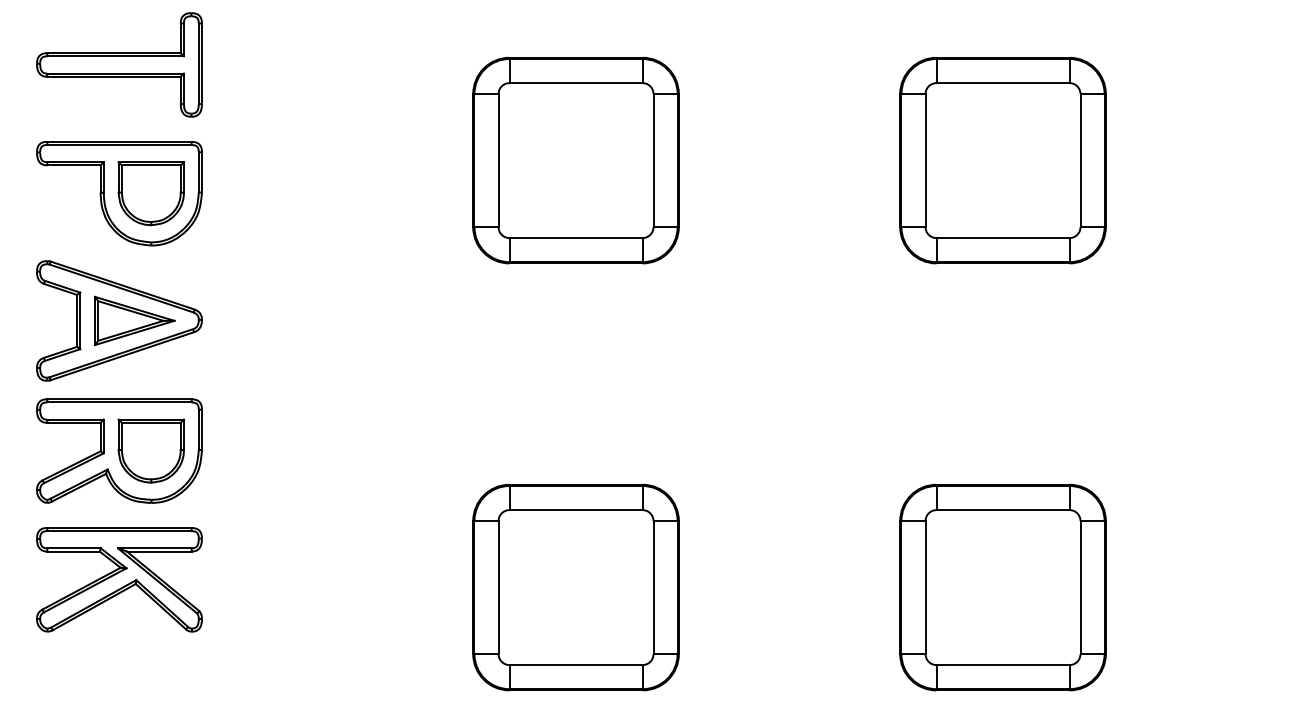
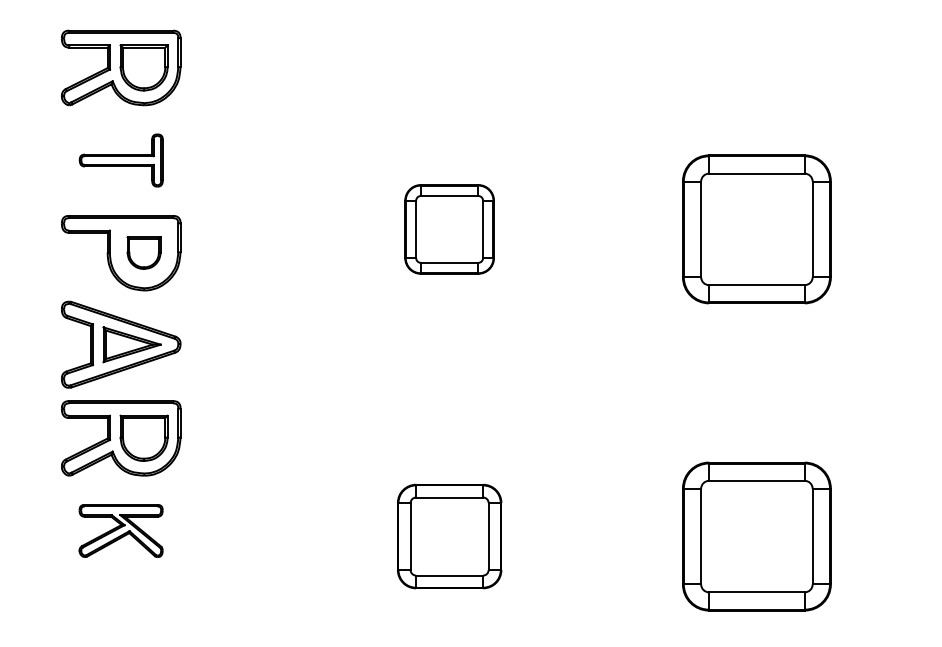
part: (119, 64) -> (121, 160), size x0.7
part: (575, 160) -> (449, 229), size x0.6
part: (150, 192) -> (143, 252), size x0.7
part: (118, 579) -> (120, 530), size x0.7
part: (575, 587) -> (449, 536), size x0.7

